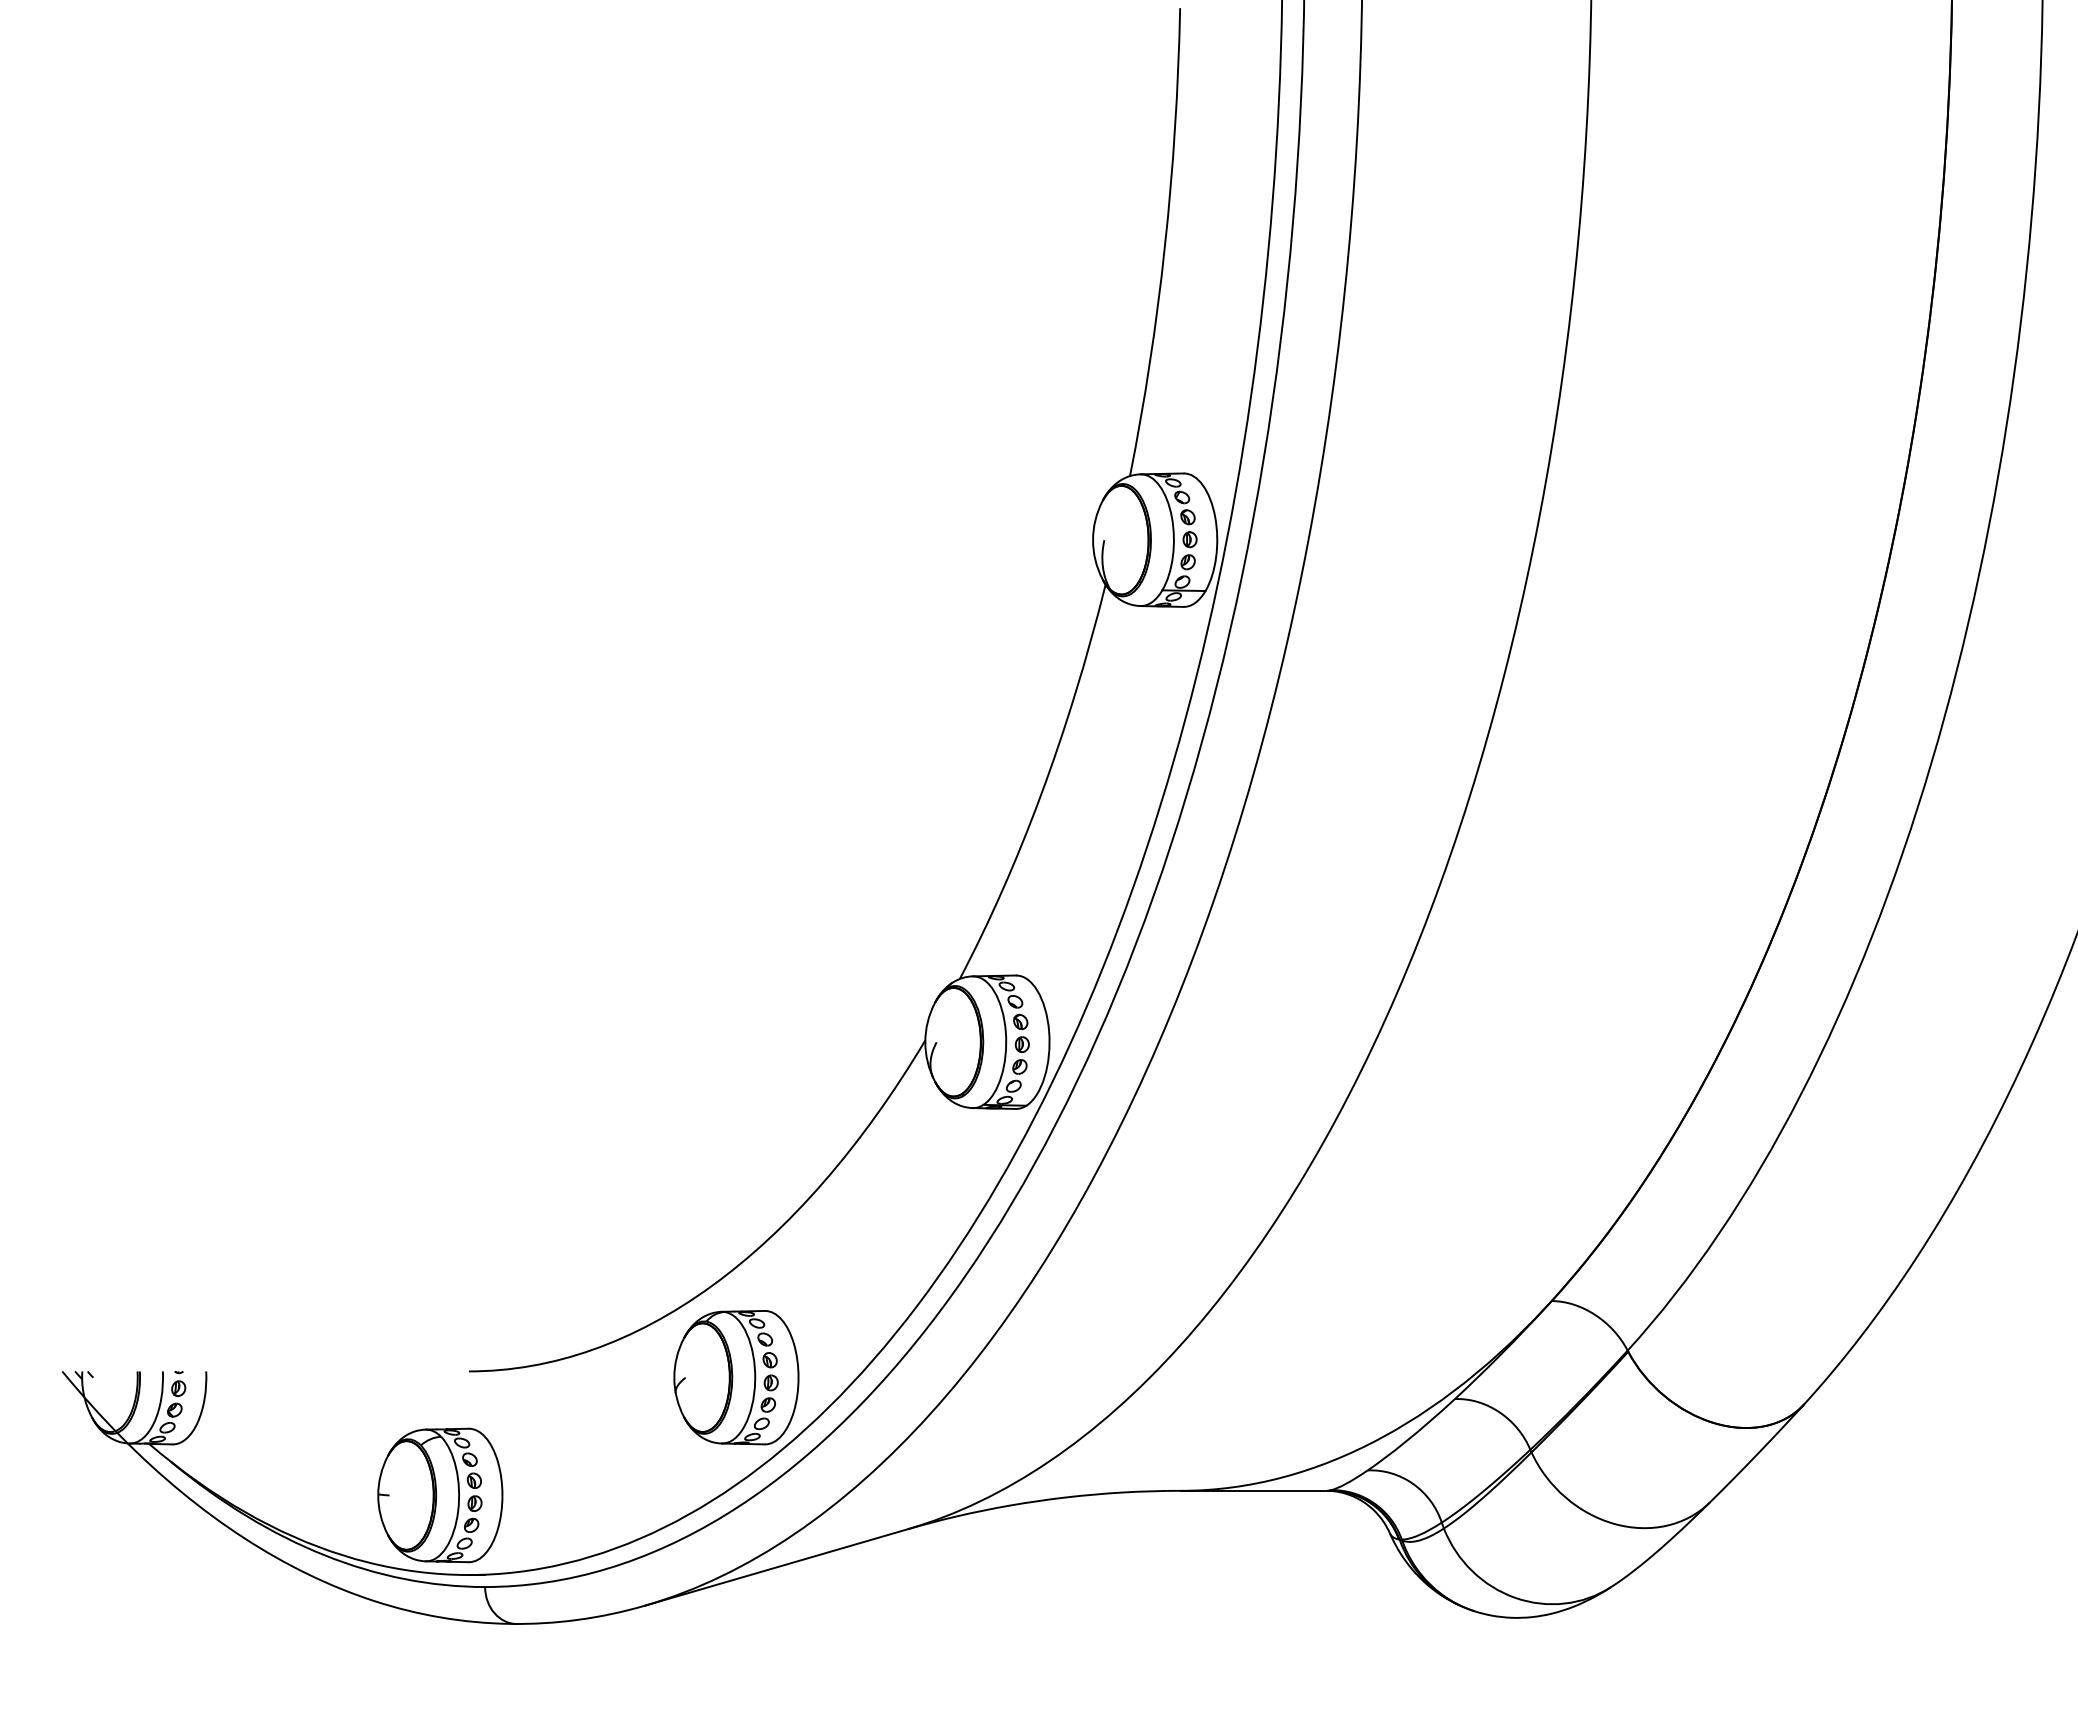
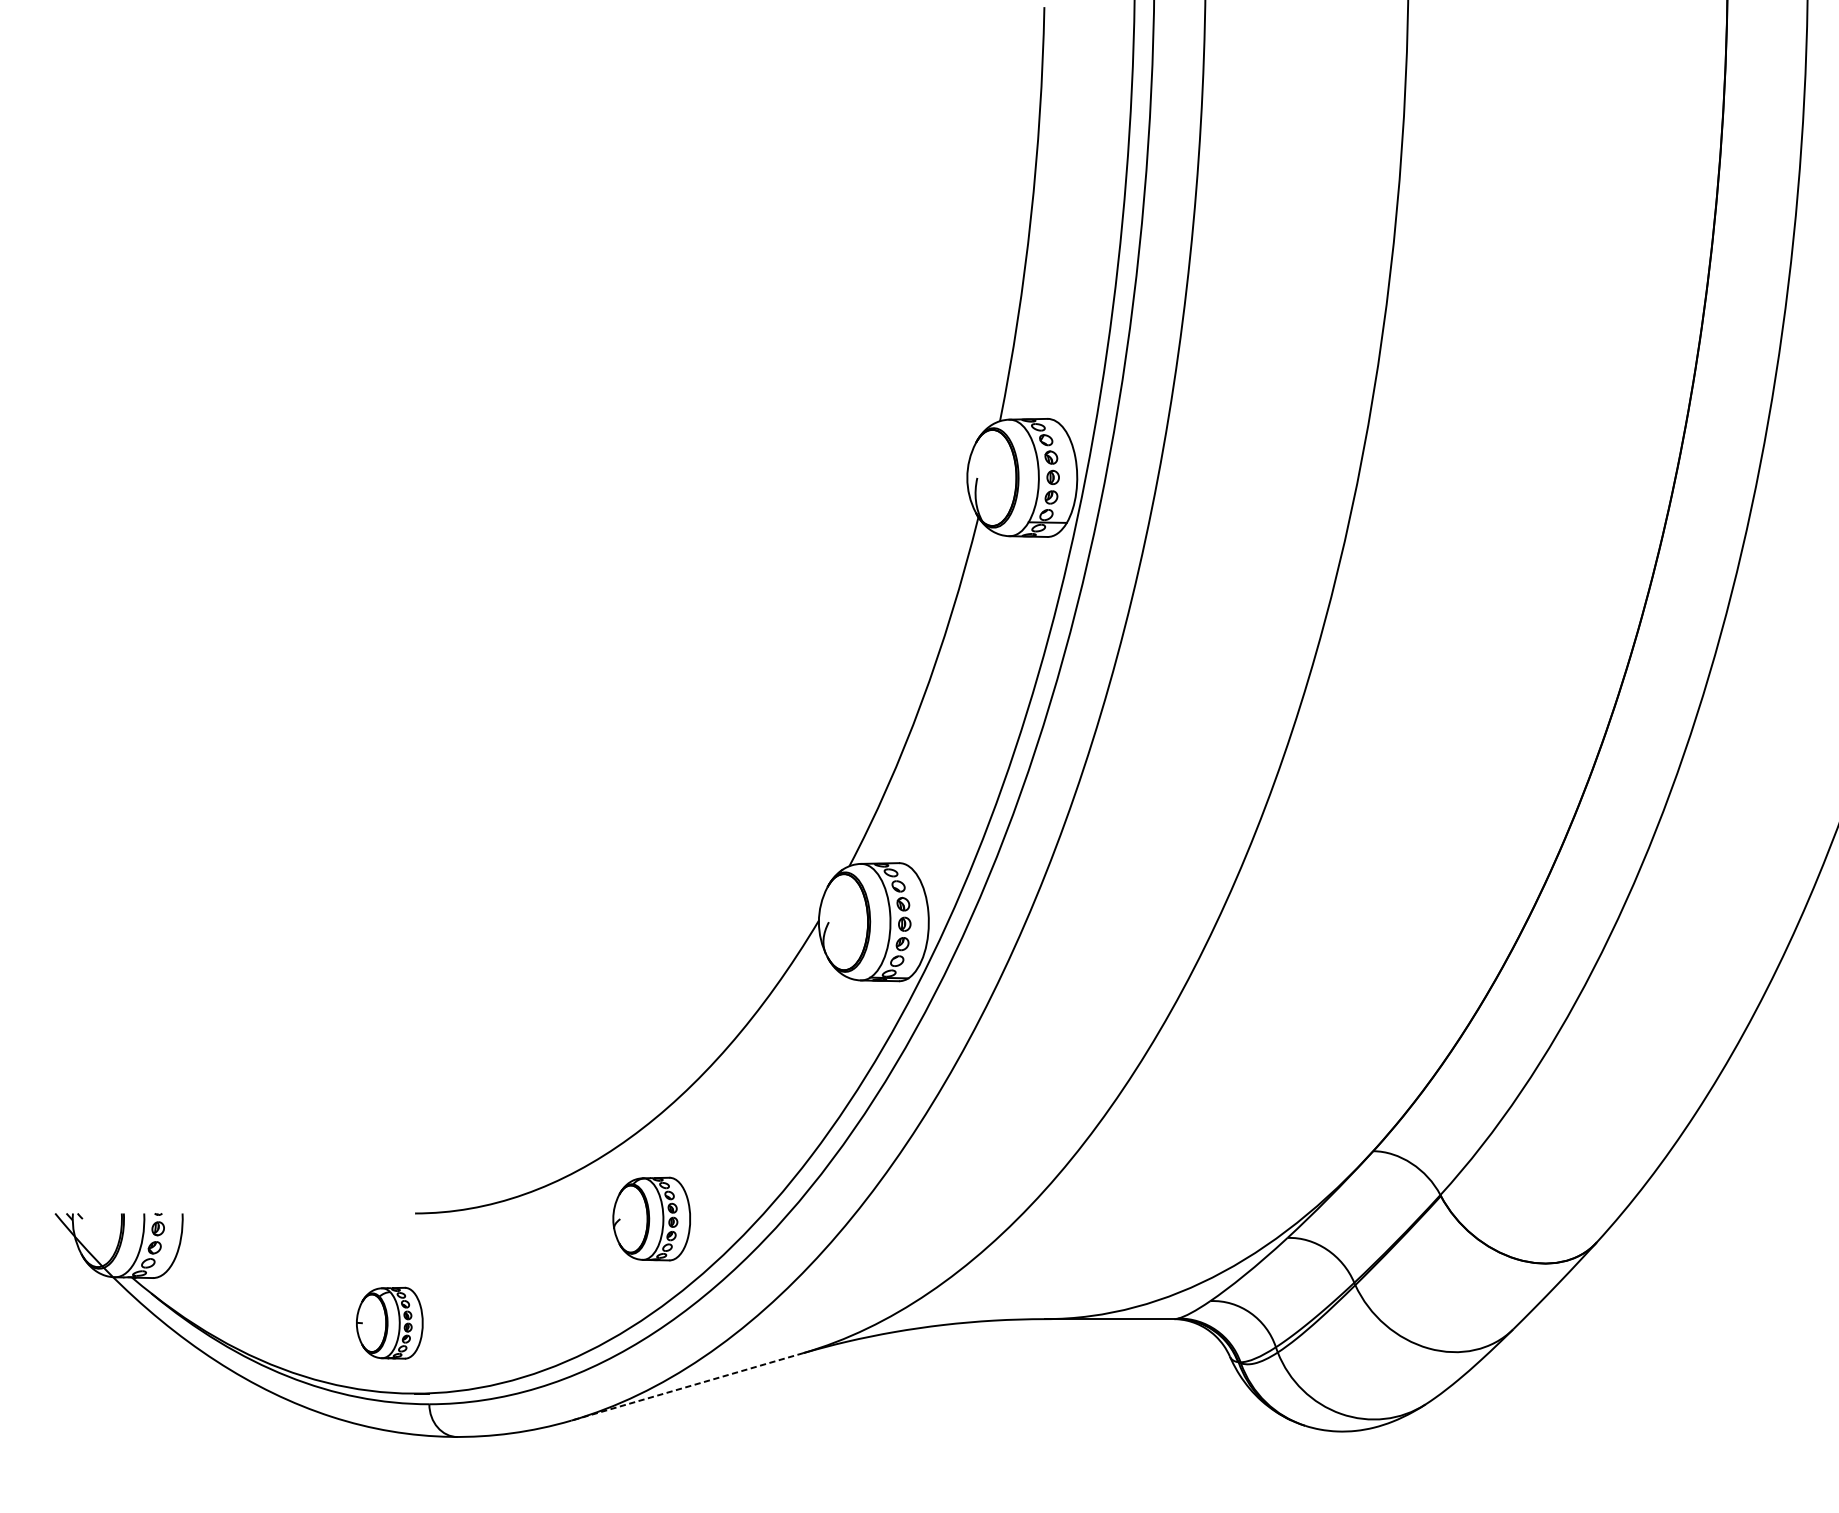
part: (736, 1377) -> (651, 1218), size x0.7
part: (440, 1495) -> (389, 1323), size x0.6
line: (776, 1567) -> (687, 1386), solid -> dashed

